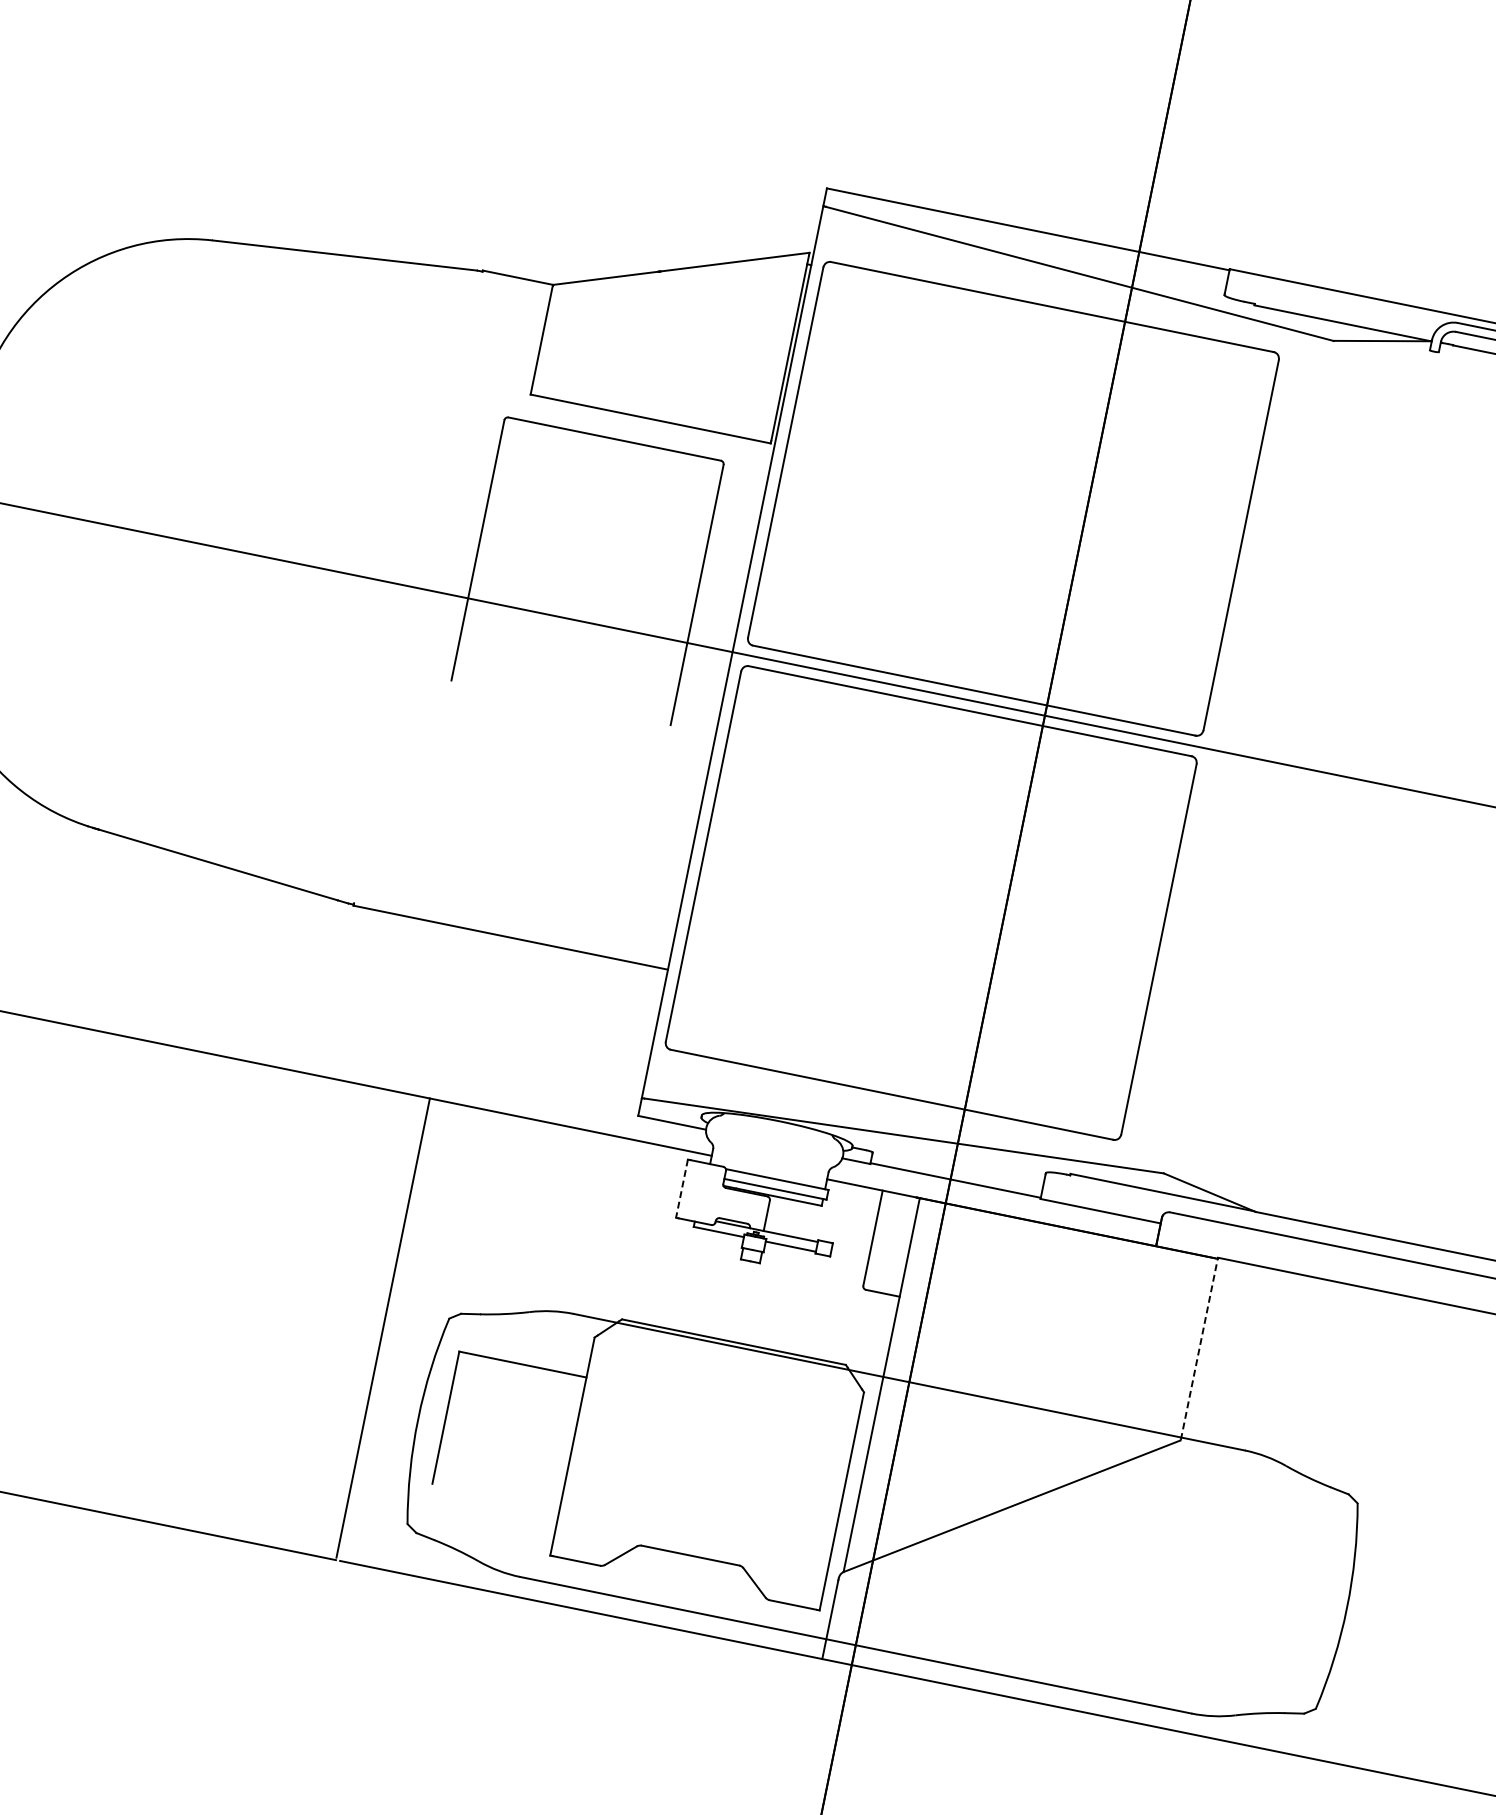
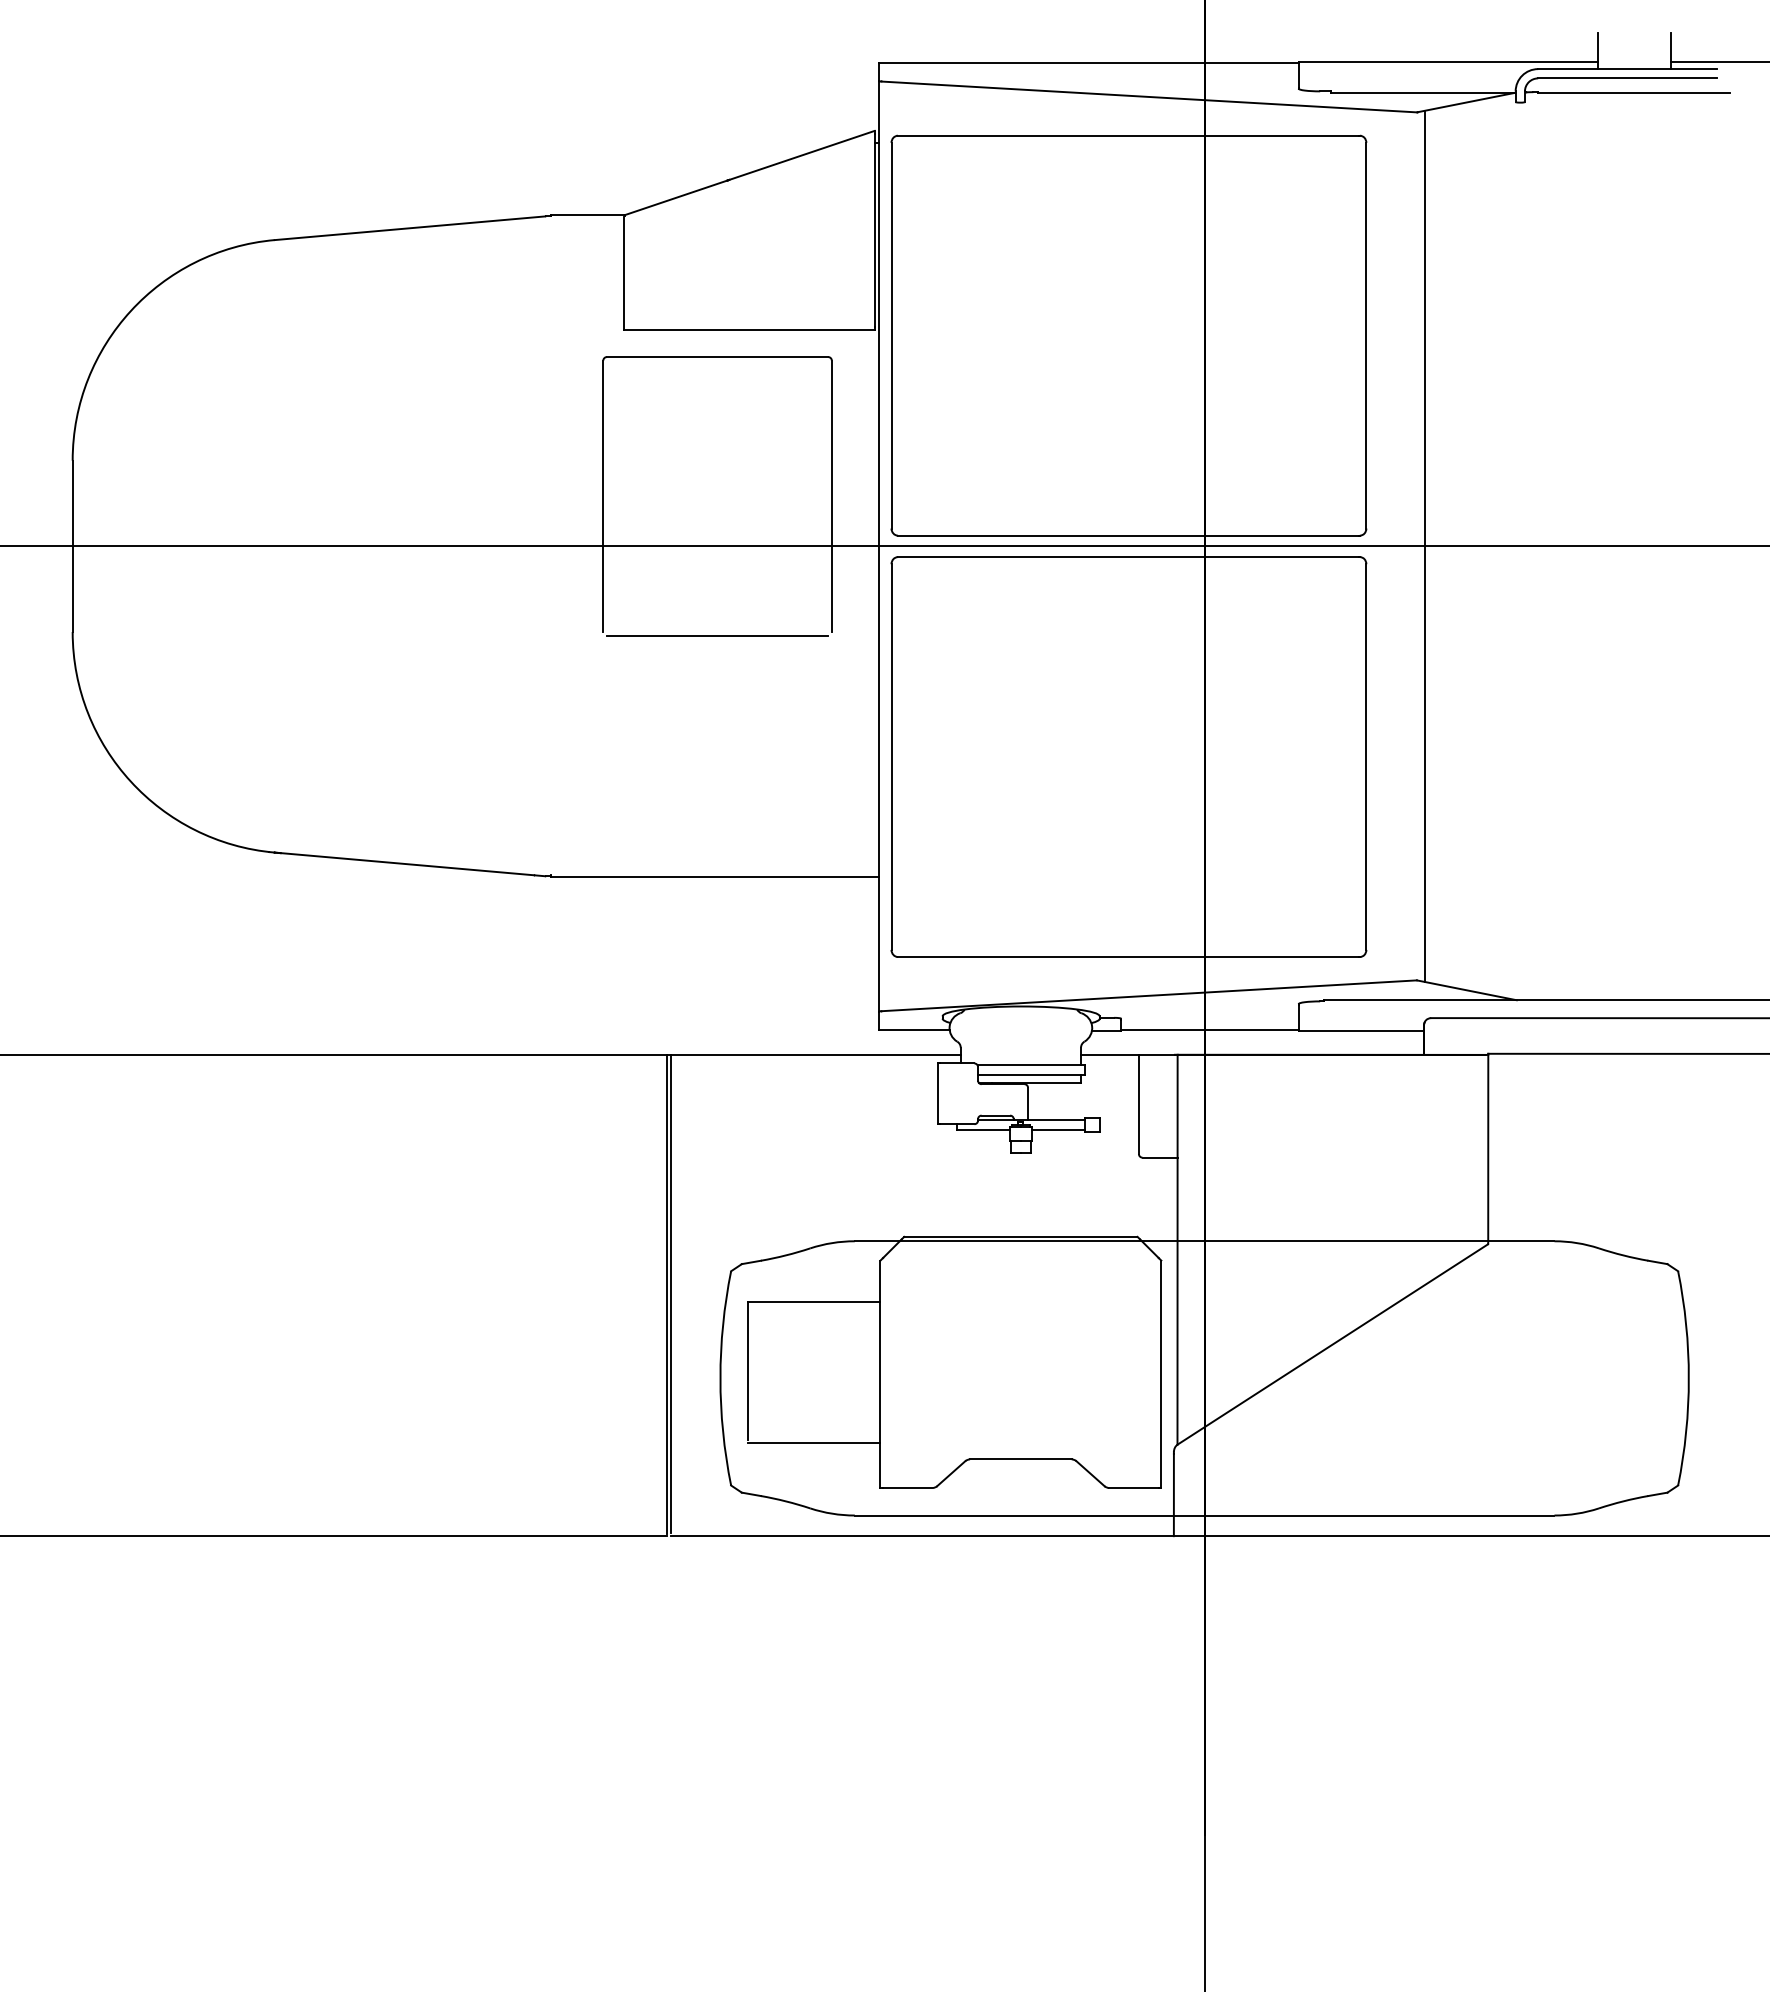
line: (560, 706) -> (717, 635), added
line: (1256, 758) -> (1425, 546), added
line: (681, 1189) -> (937, 1094), dashed -> solid
line: (387, 1328) -> (671, 1293), added
line: (1199, 1348) -> (1488, 1148), dashed -> solid
line: (494, 1498) -> (813, 1442), added

